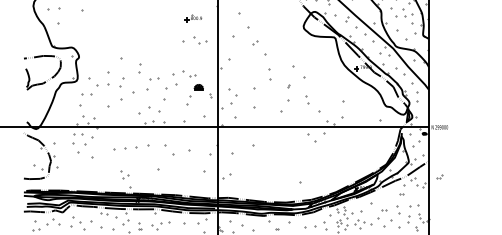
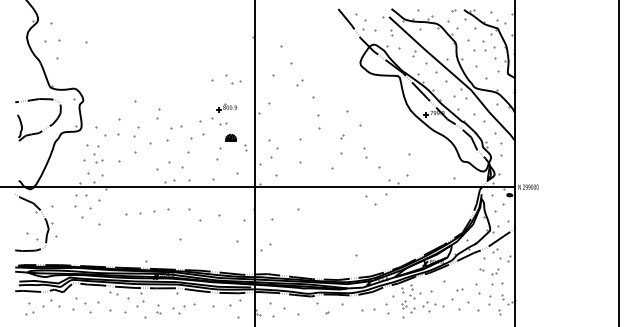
part: (193, 18) -> (226, 107), moved
part: (125, 174) -> (98, 158), moved
part: (439, 176) -> (495, 271), moved

